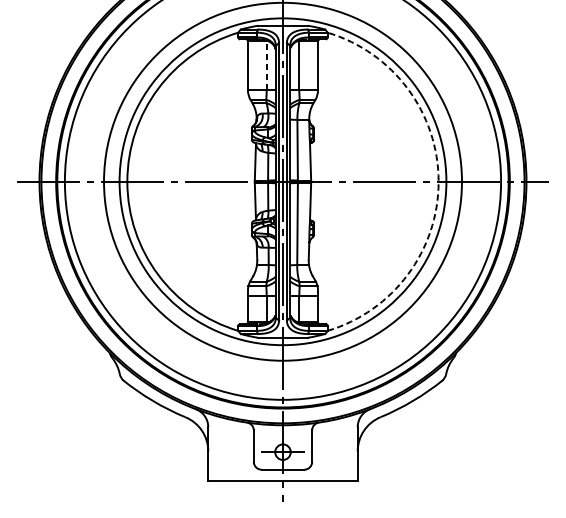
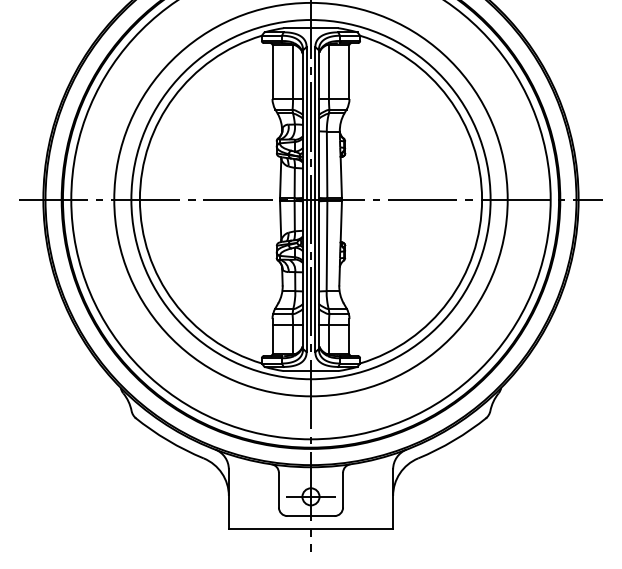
line: (267, 66) -> (293, 72), dashed -> solid
arc: (439, 181) -> (482, 199), dashed -> solid

